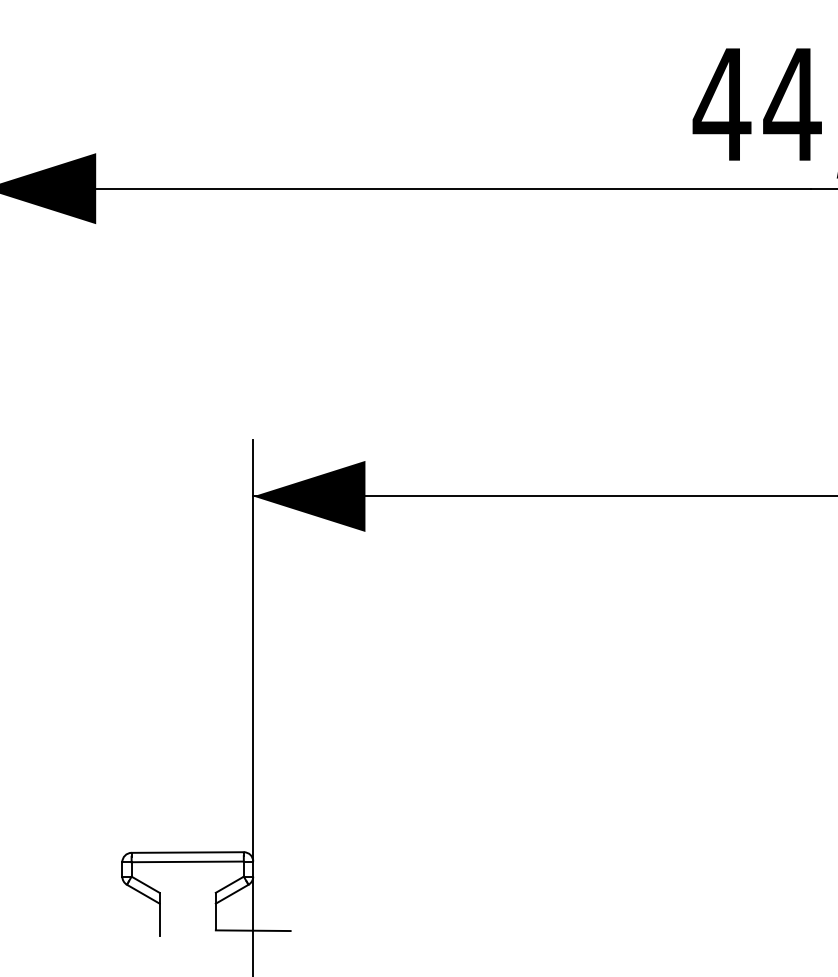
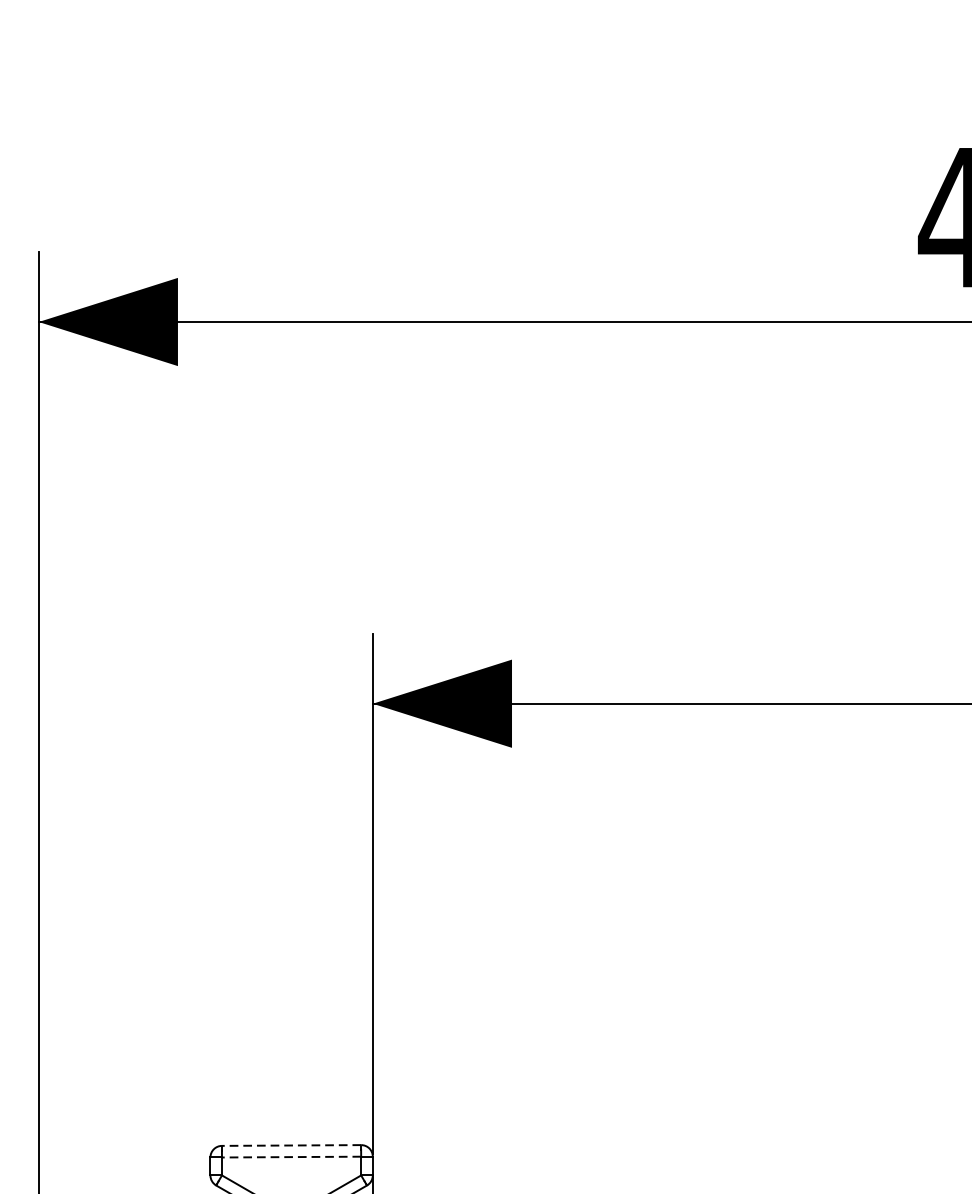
line: (187, 852) -> (291, 1145), solid -> dashed
line: (187, 861) -> (291, 1156), solid -> dashed

